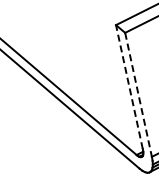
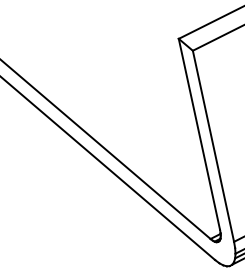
line: (129, 86) -> (199, 133), dashed -> solid
line: (138, 95) -> (213, 147), dashed -> solid

